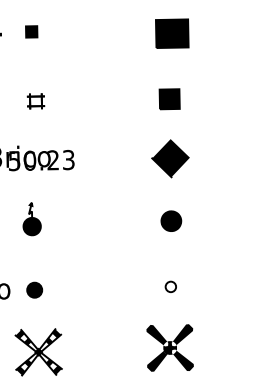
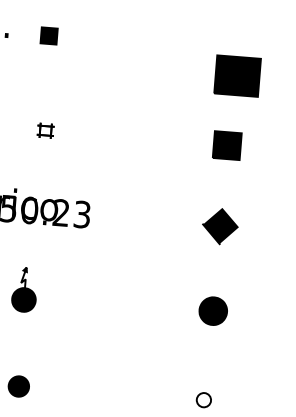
part: (172, 33) -> (237, 75), moved
part: (35, 101) -> (45, 130), size x0.7
part: (170, 158) -> (220, 226), size x0.7

